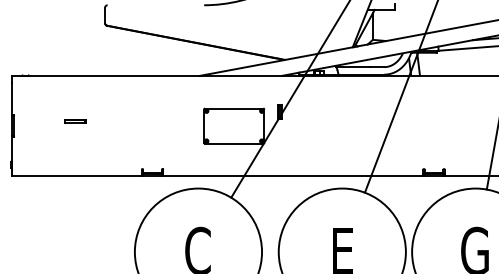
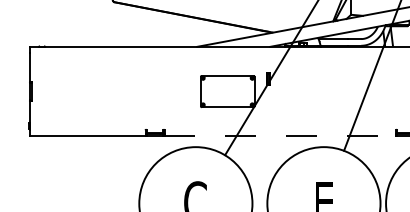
line: (75, 120) -> (86, 86), removed
line: (293, 176) -> (280, 136), solid -> dashed

